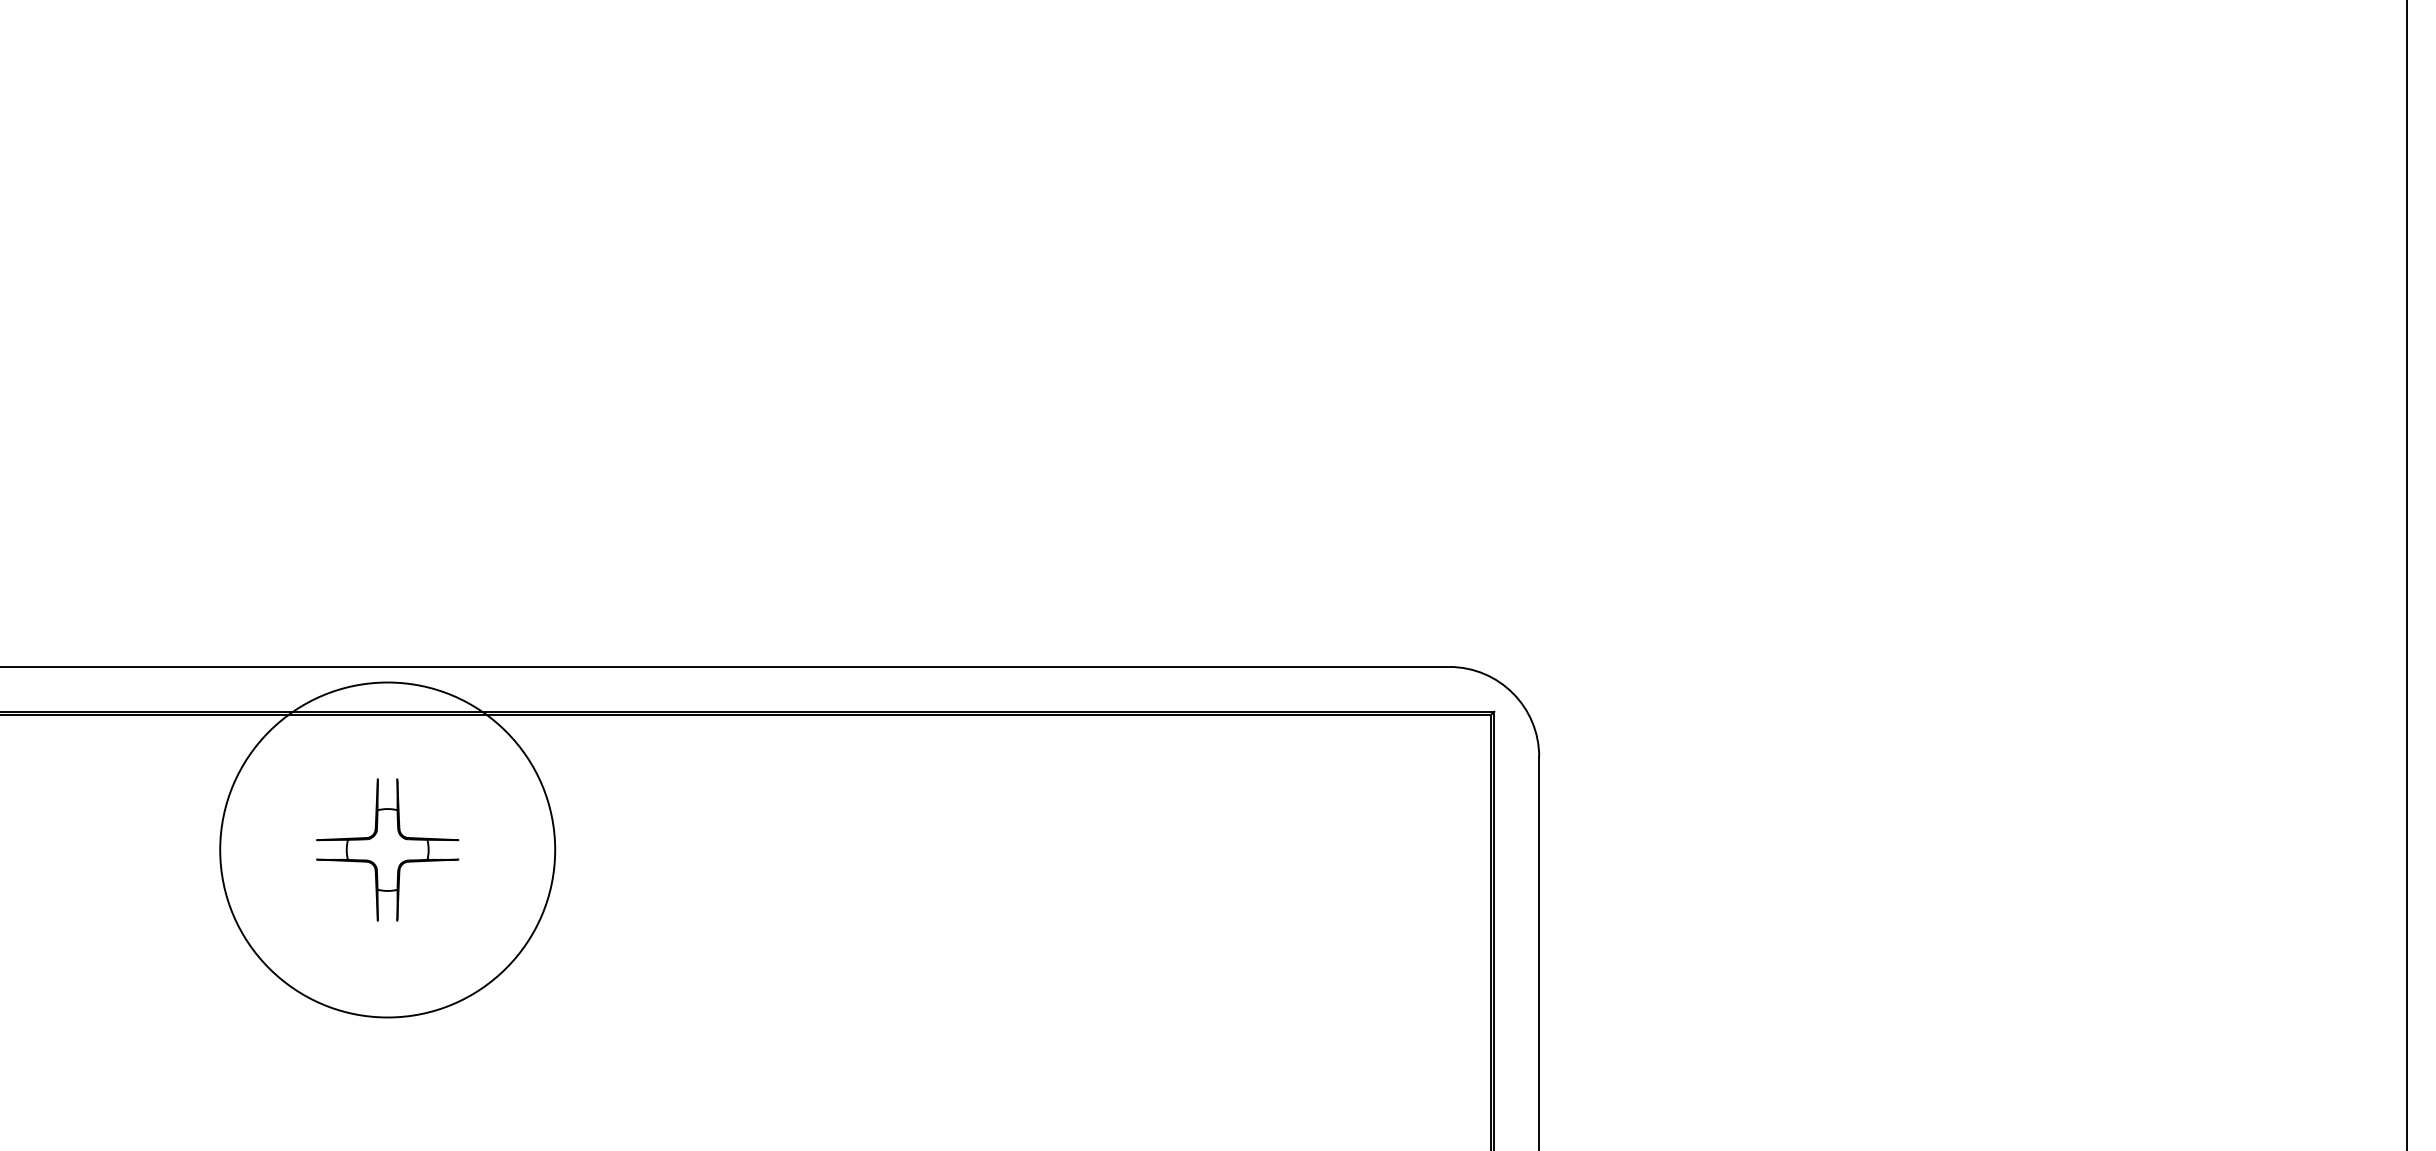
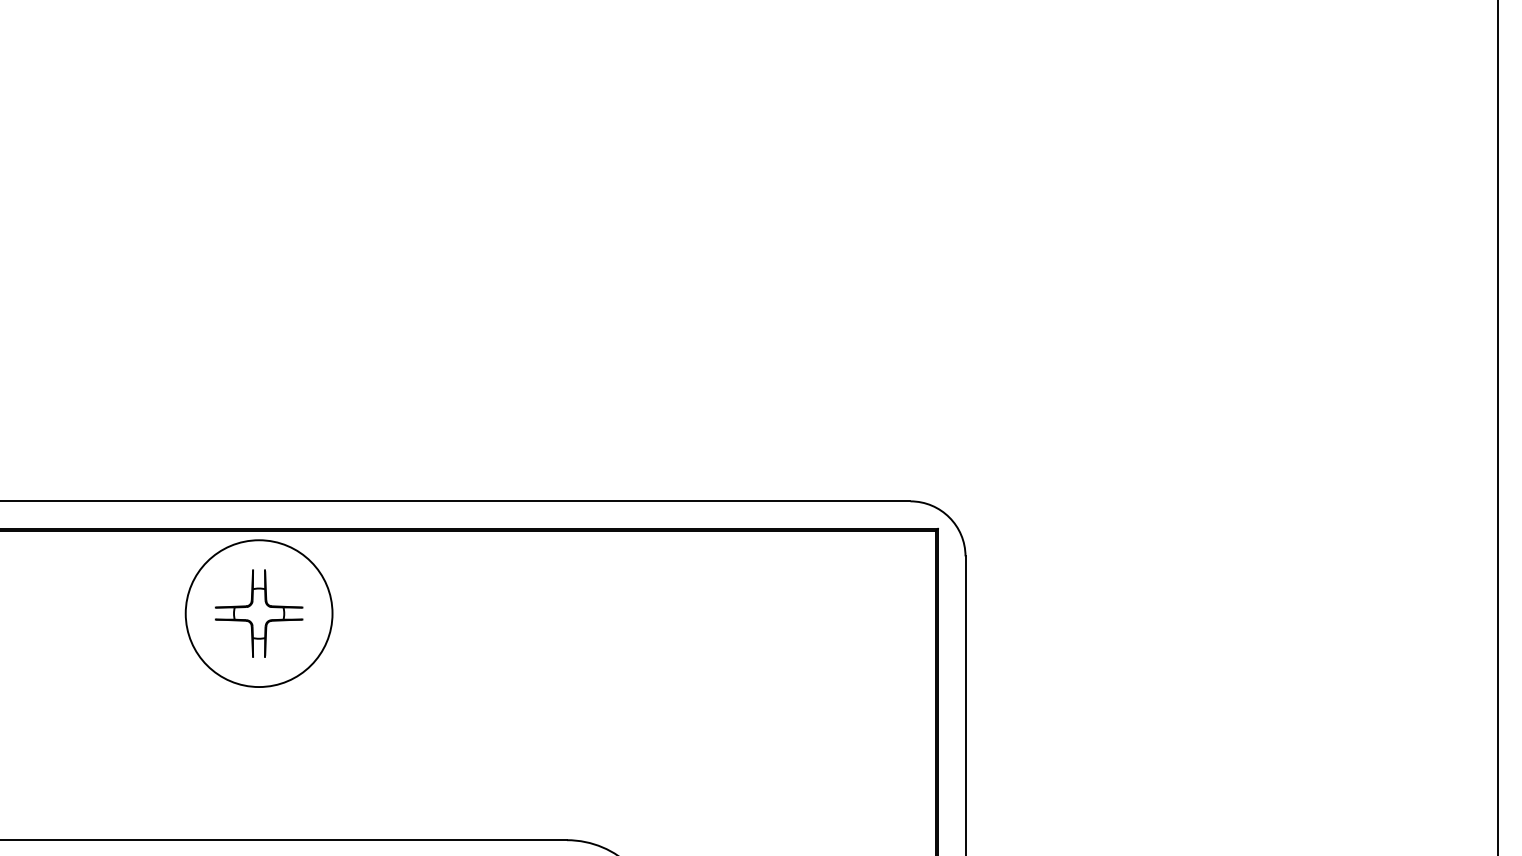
circle: (386, 849) -> (258, 613), size x0.71

